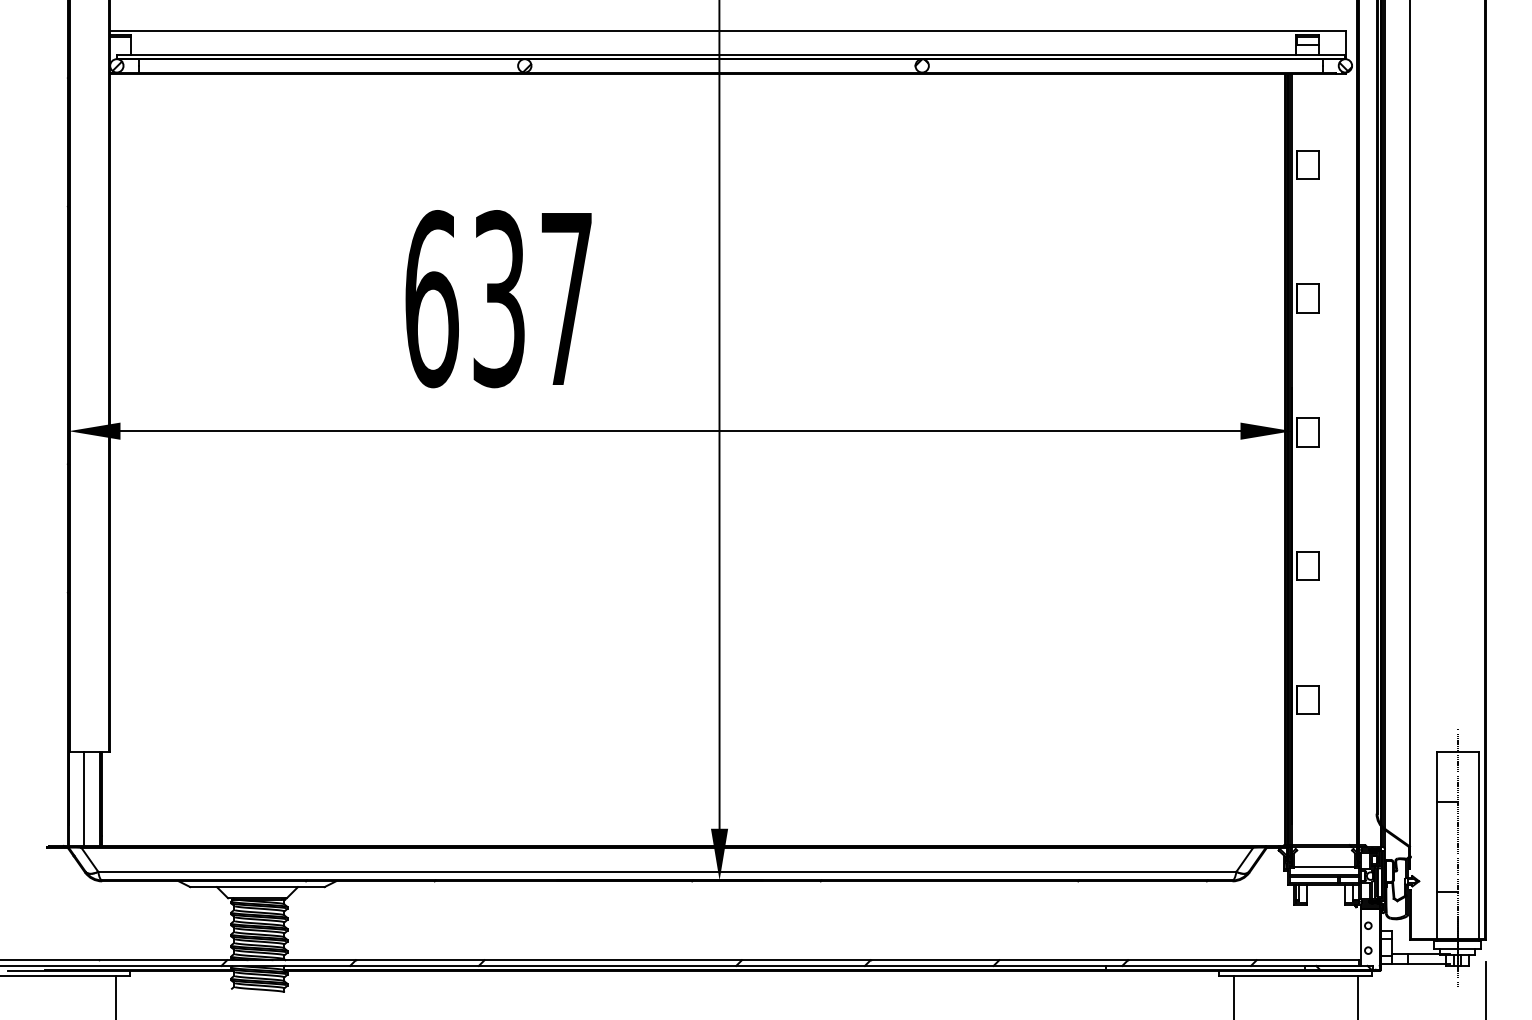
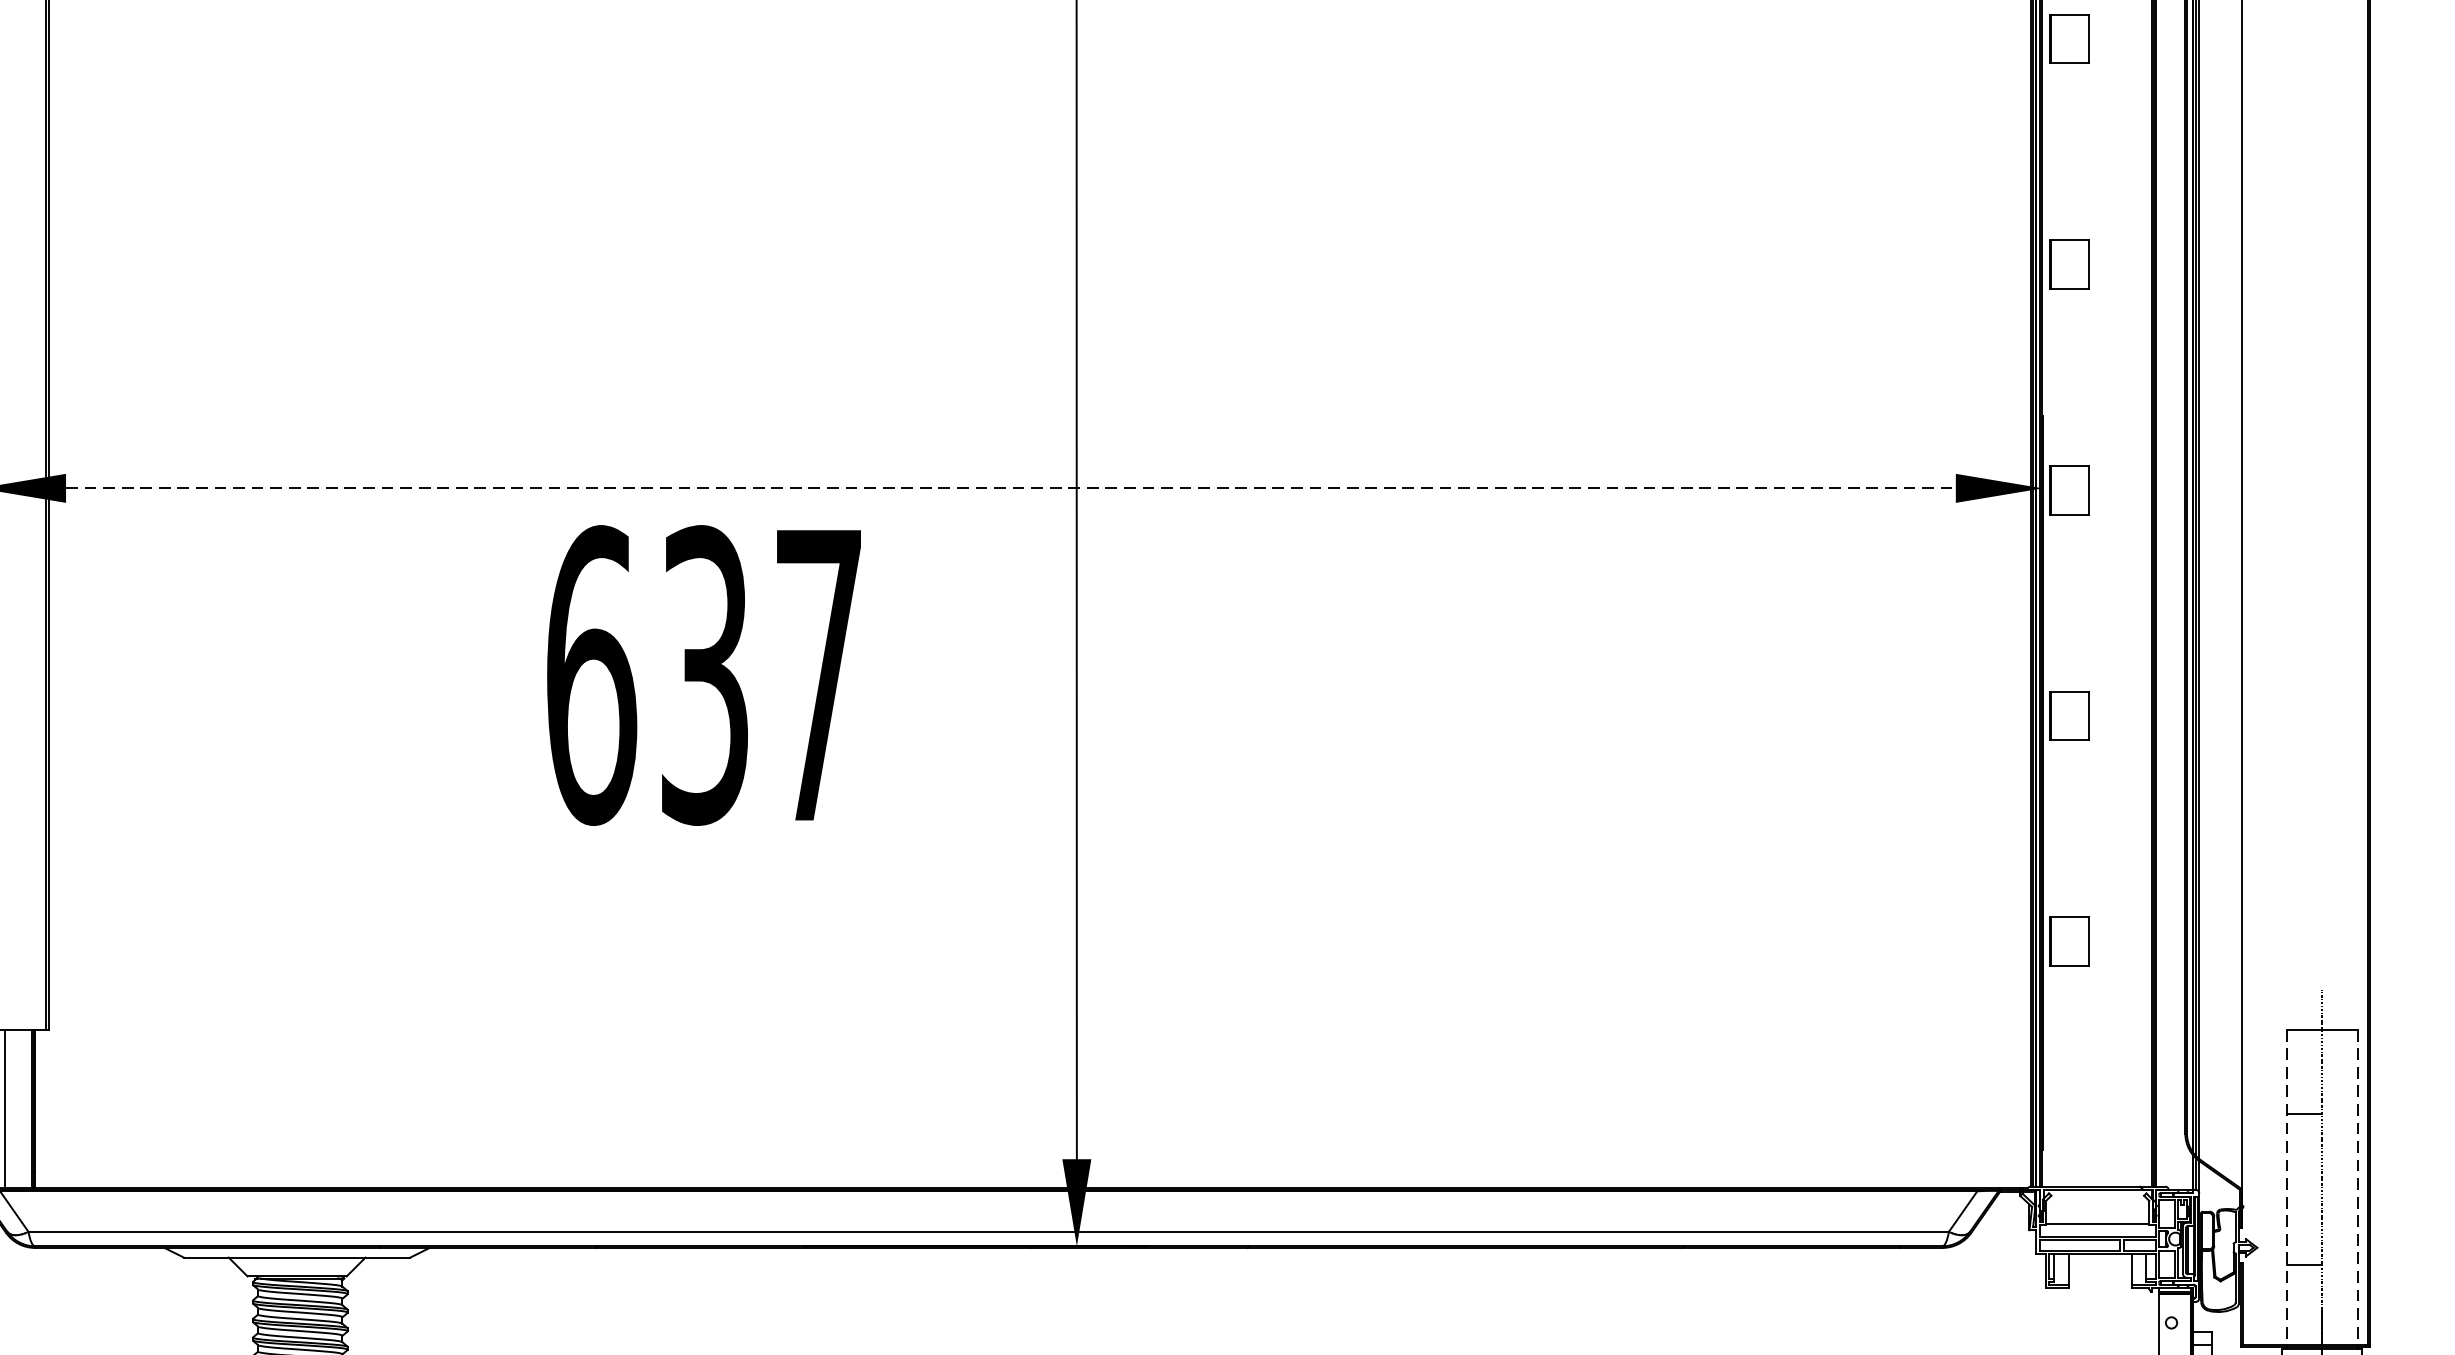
text: (498, 299) -> (703, 676), moved
line: (681, 431) -> (1012, 488), solid -> dashed
line: (1436, 846) -> (2286, 1189), solid -> dashed
line: (1478, 846) -> (2357, 1189), solid -> dashed

